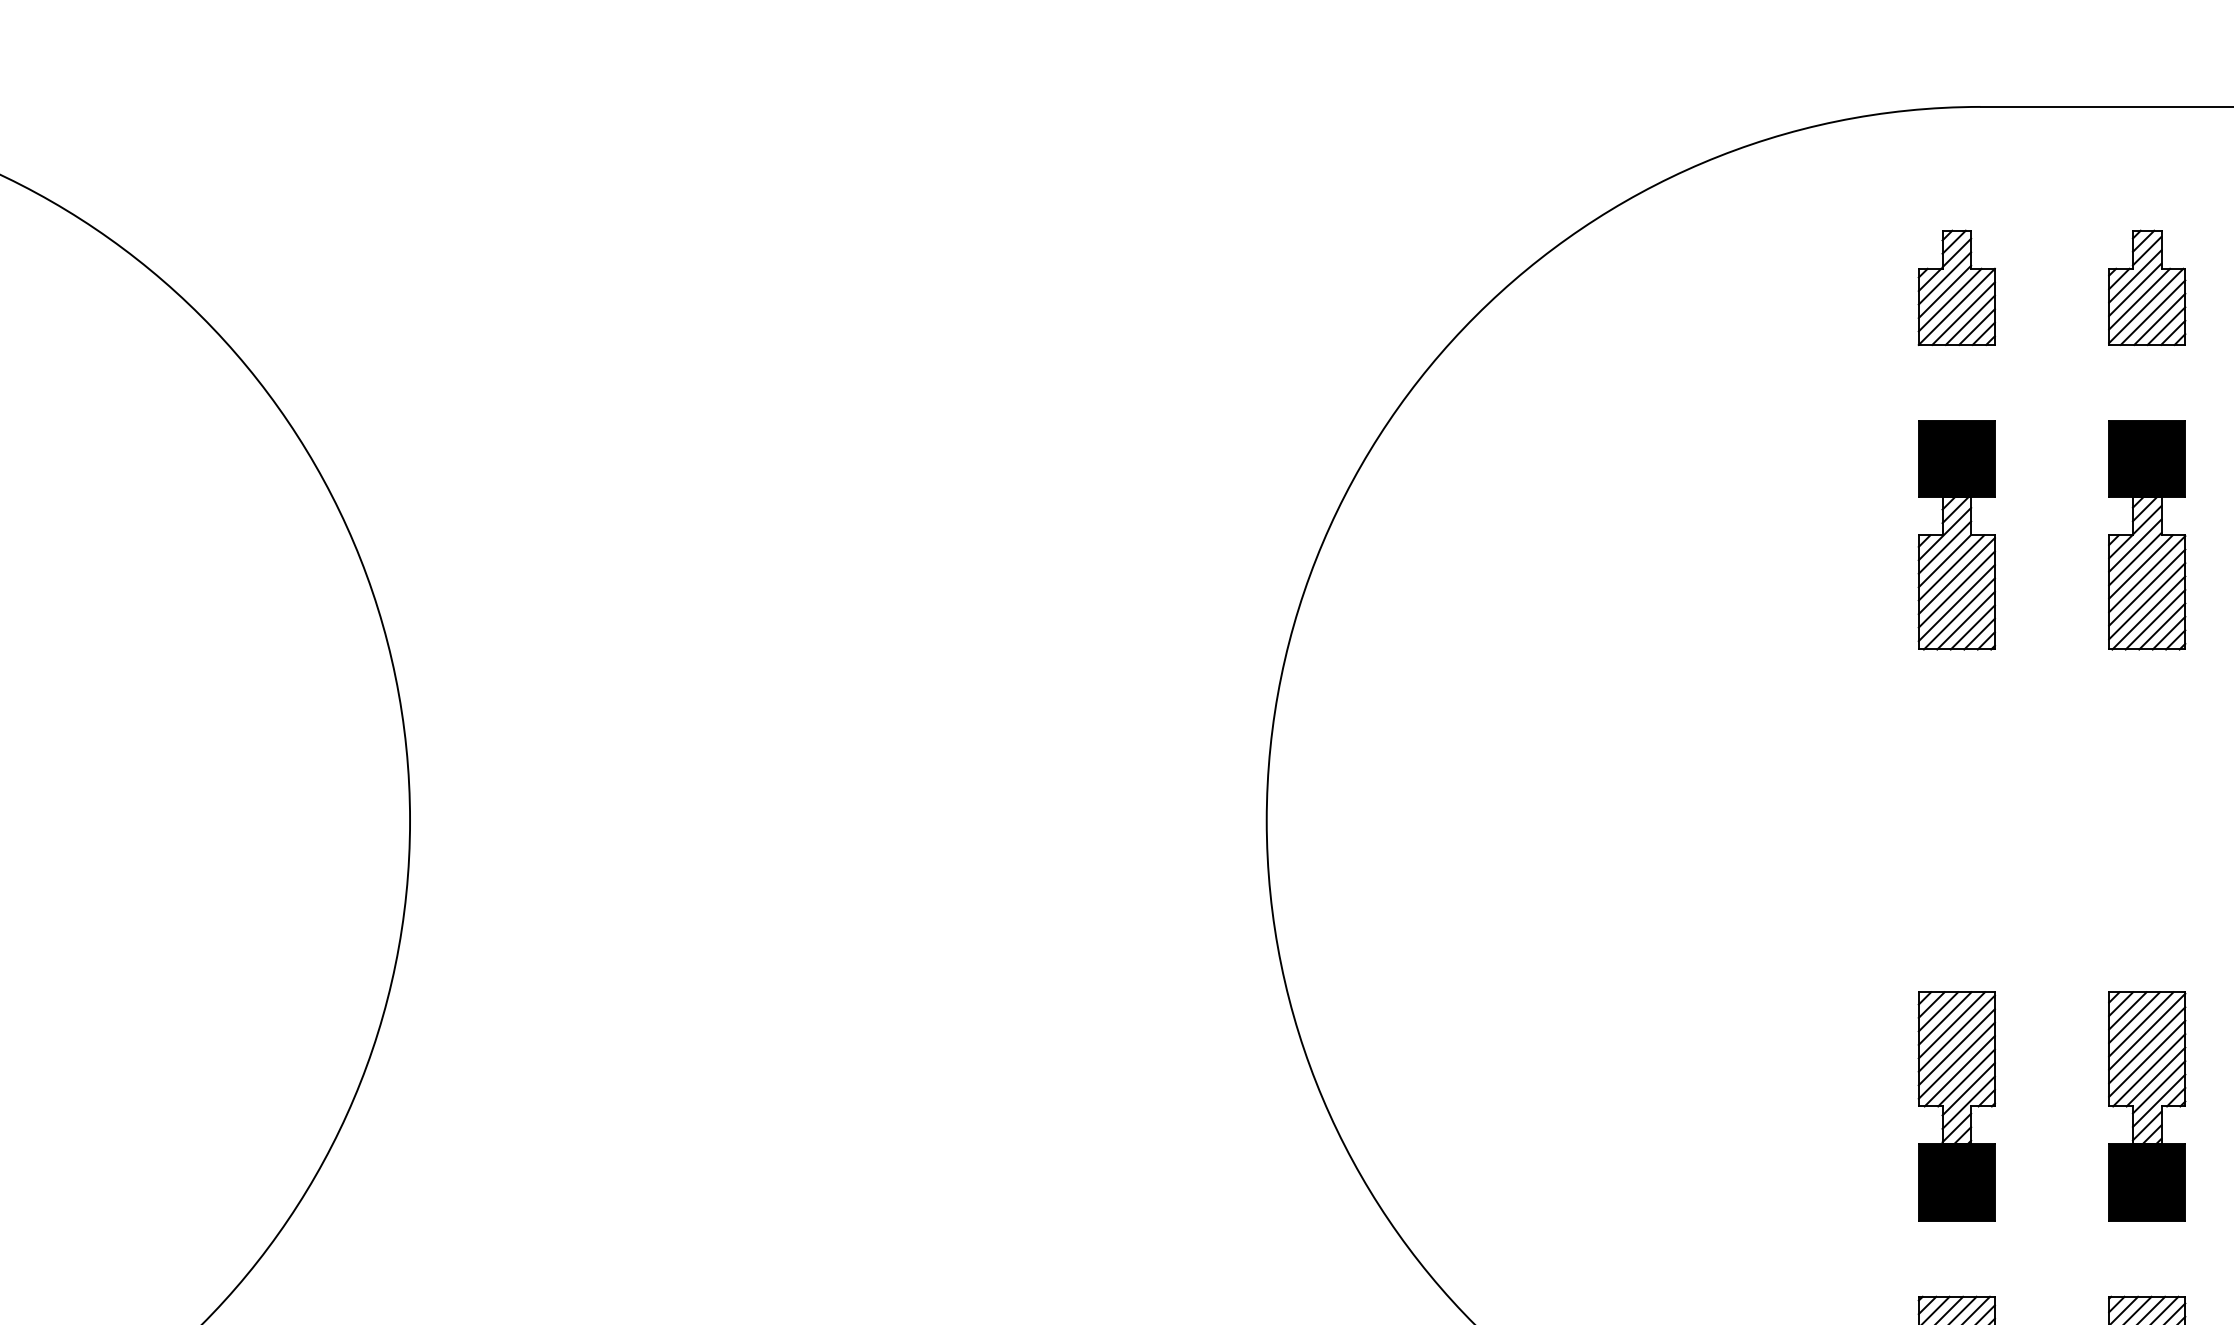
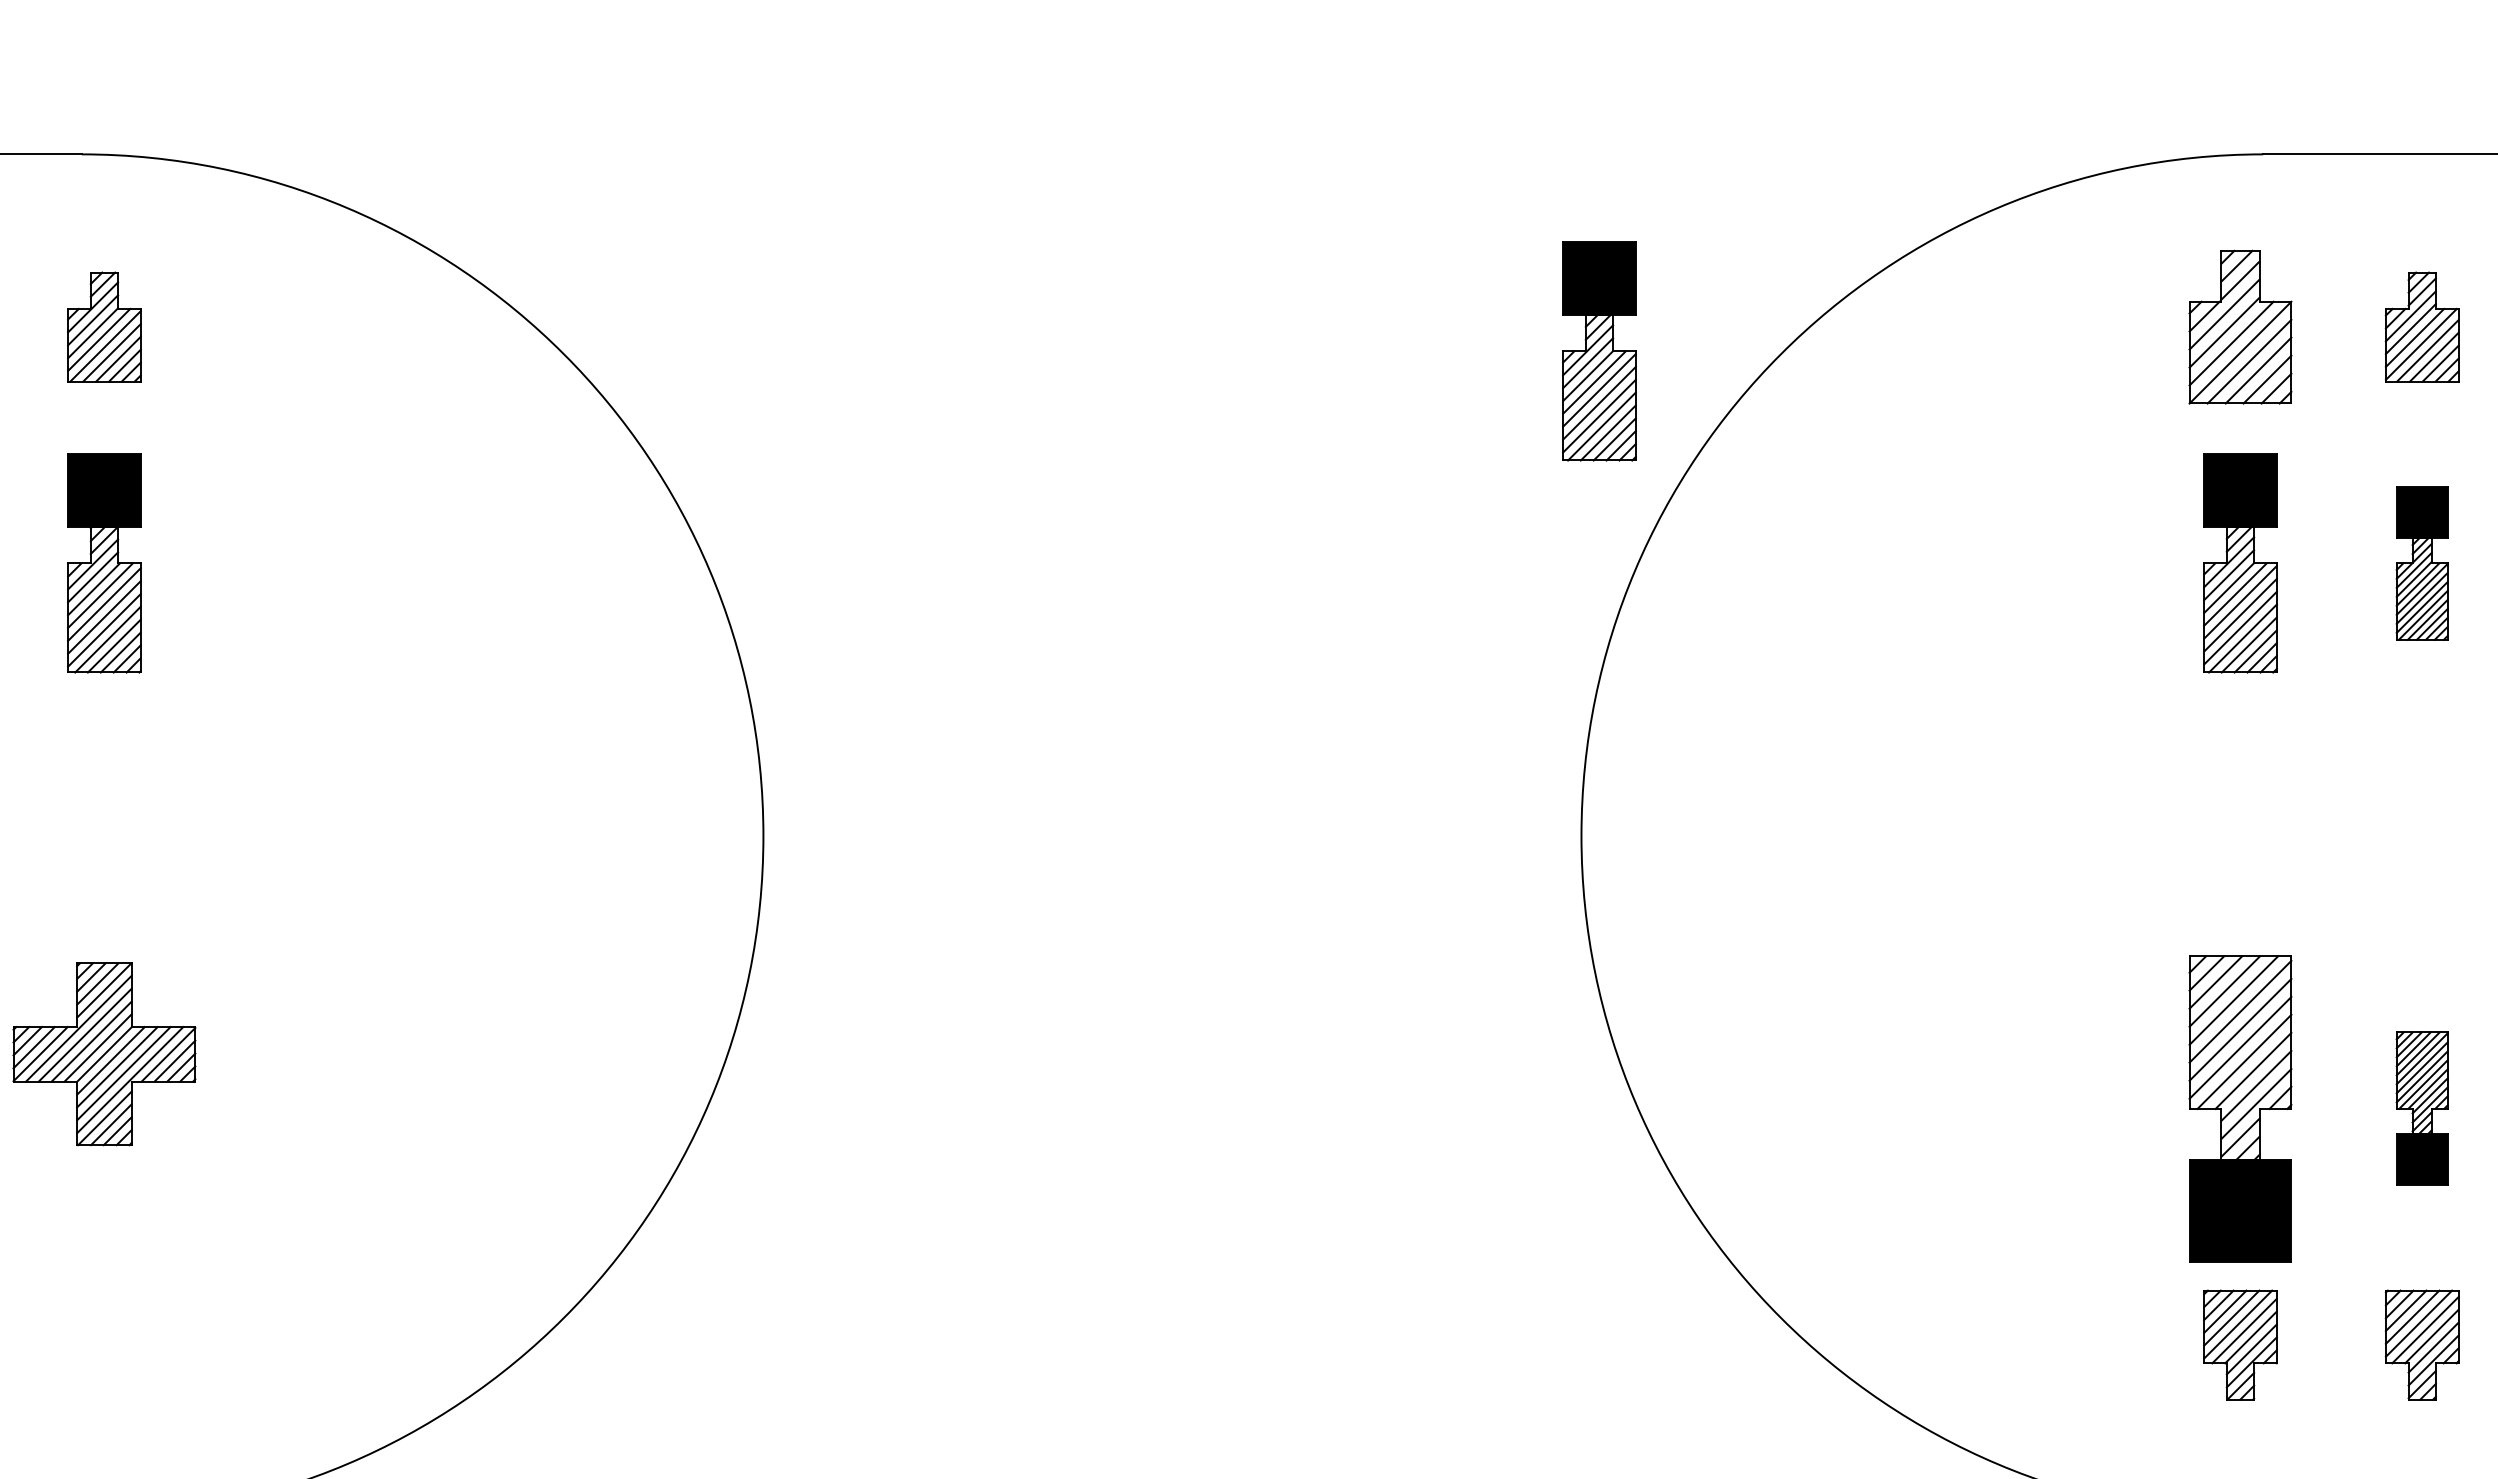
part: (1956, 287) -> (2240, 326), size x1.4
part: (1285, 313) -> (1599, 351), added
part: (2146, 535) -> (2421, 563), size x0.7
part: (1956, 1106) -> (2240, 1108), size x1.4
part: (2146, 1106) -> (2421, 1108), size x0.7

